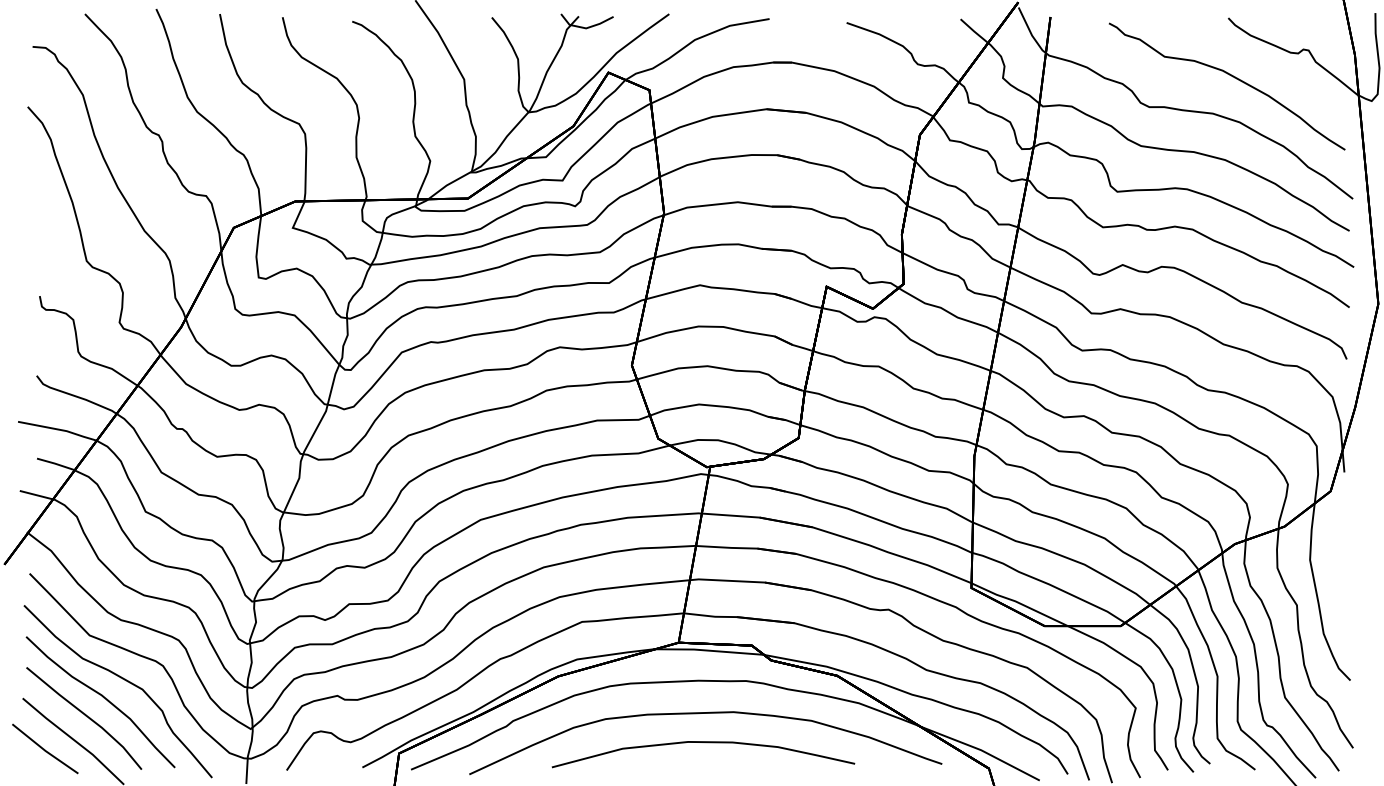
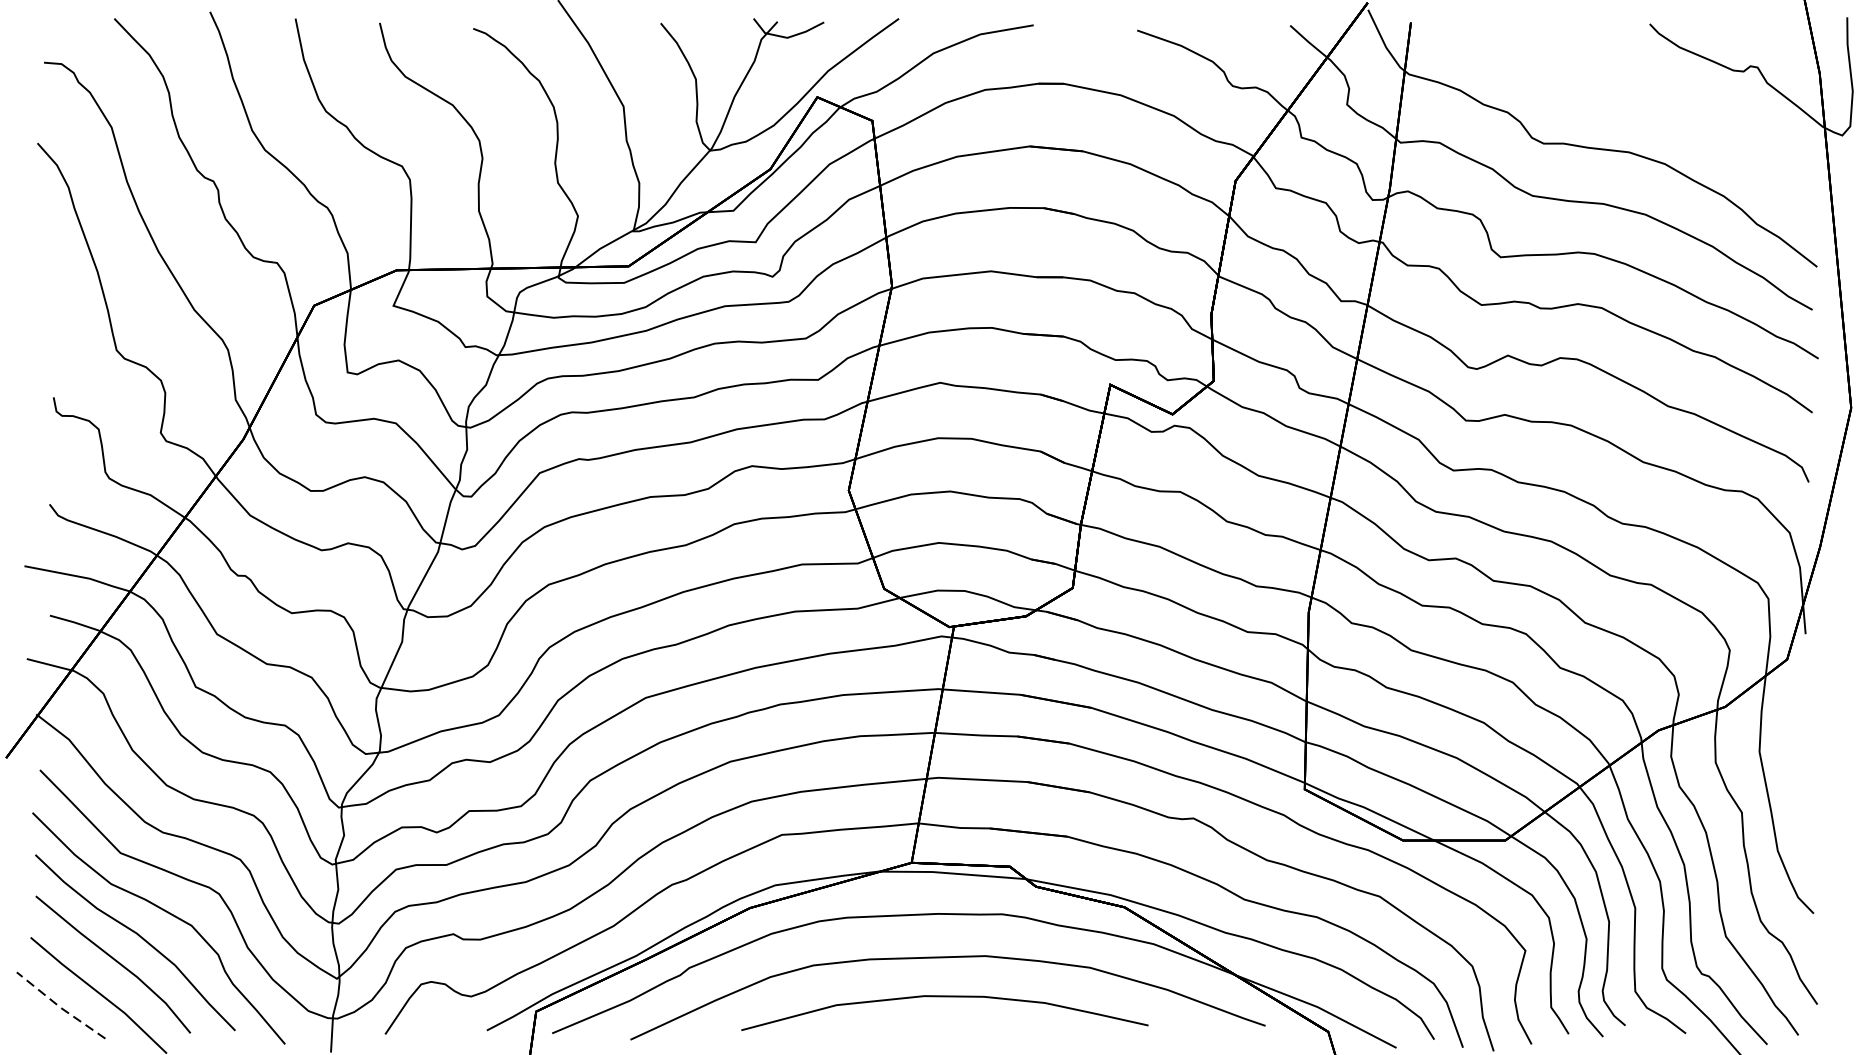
curve: (1232, 77) -> (1655, 103), removed
line: (44, 750) -> (59, 1007), solid -> dashed

